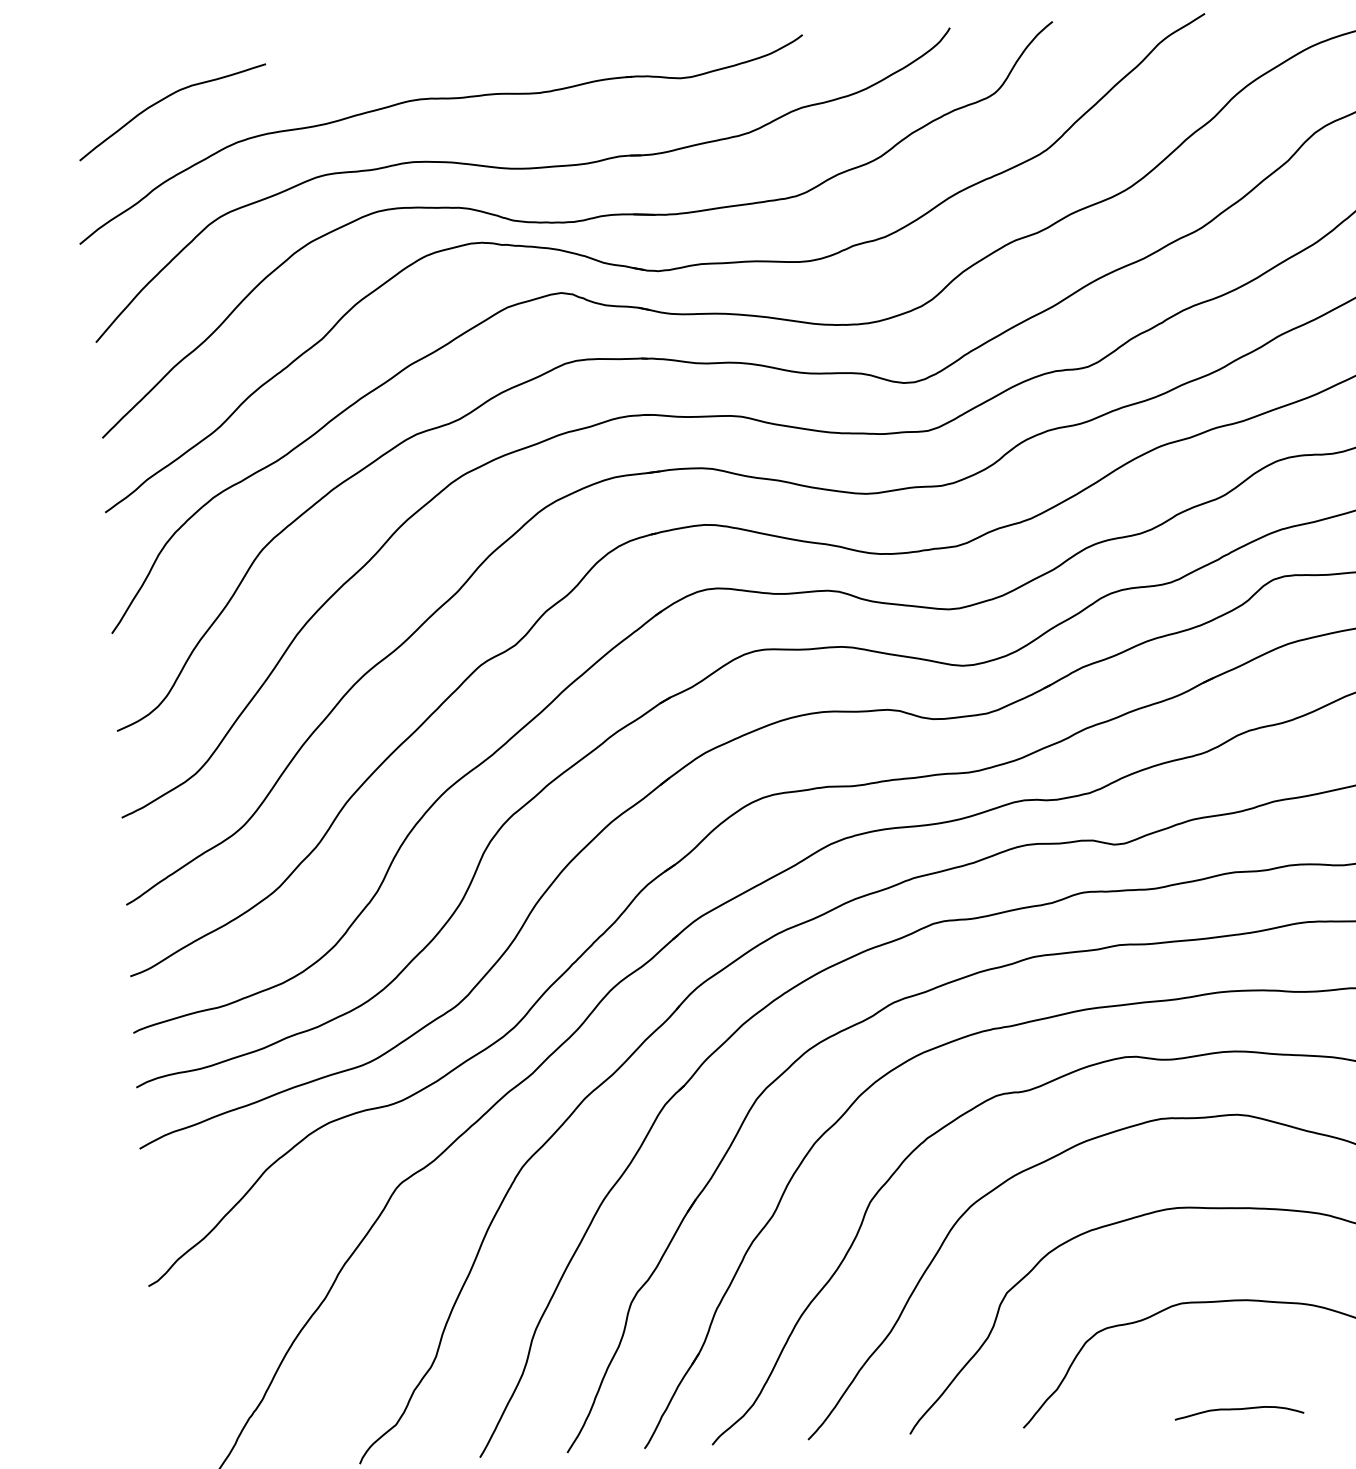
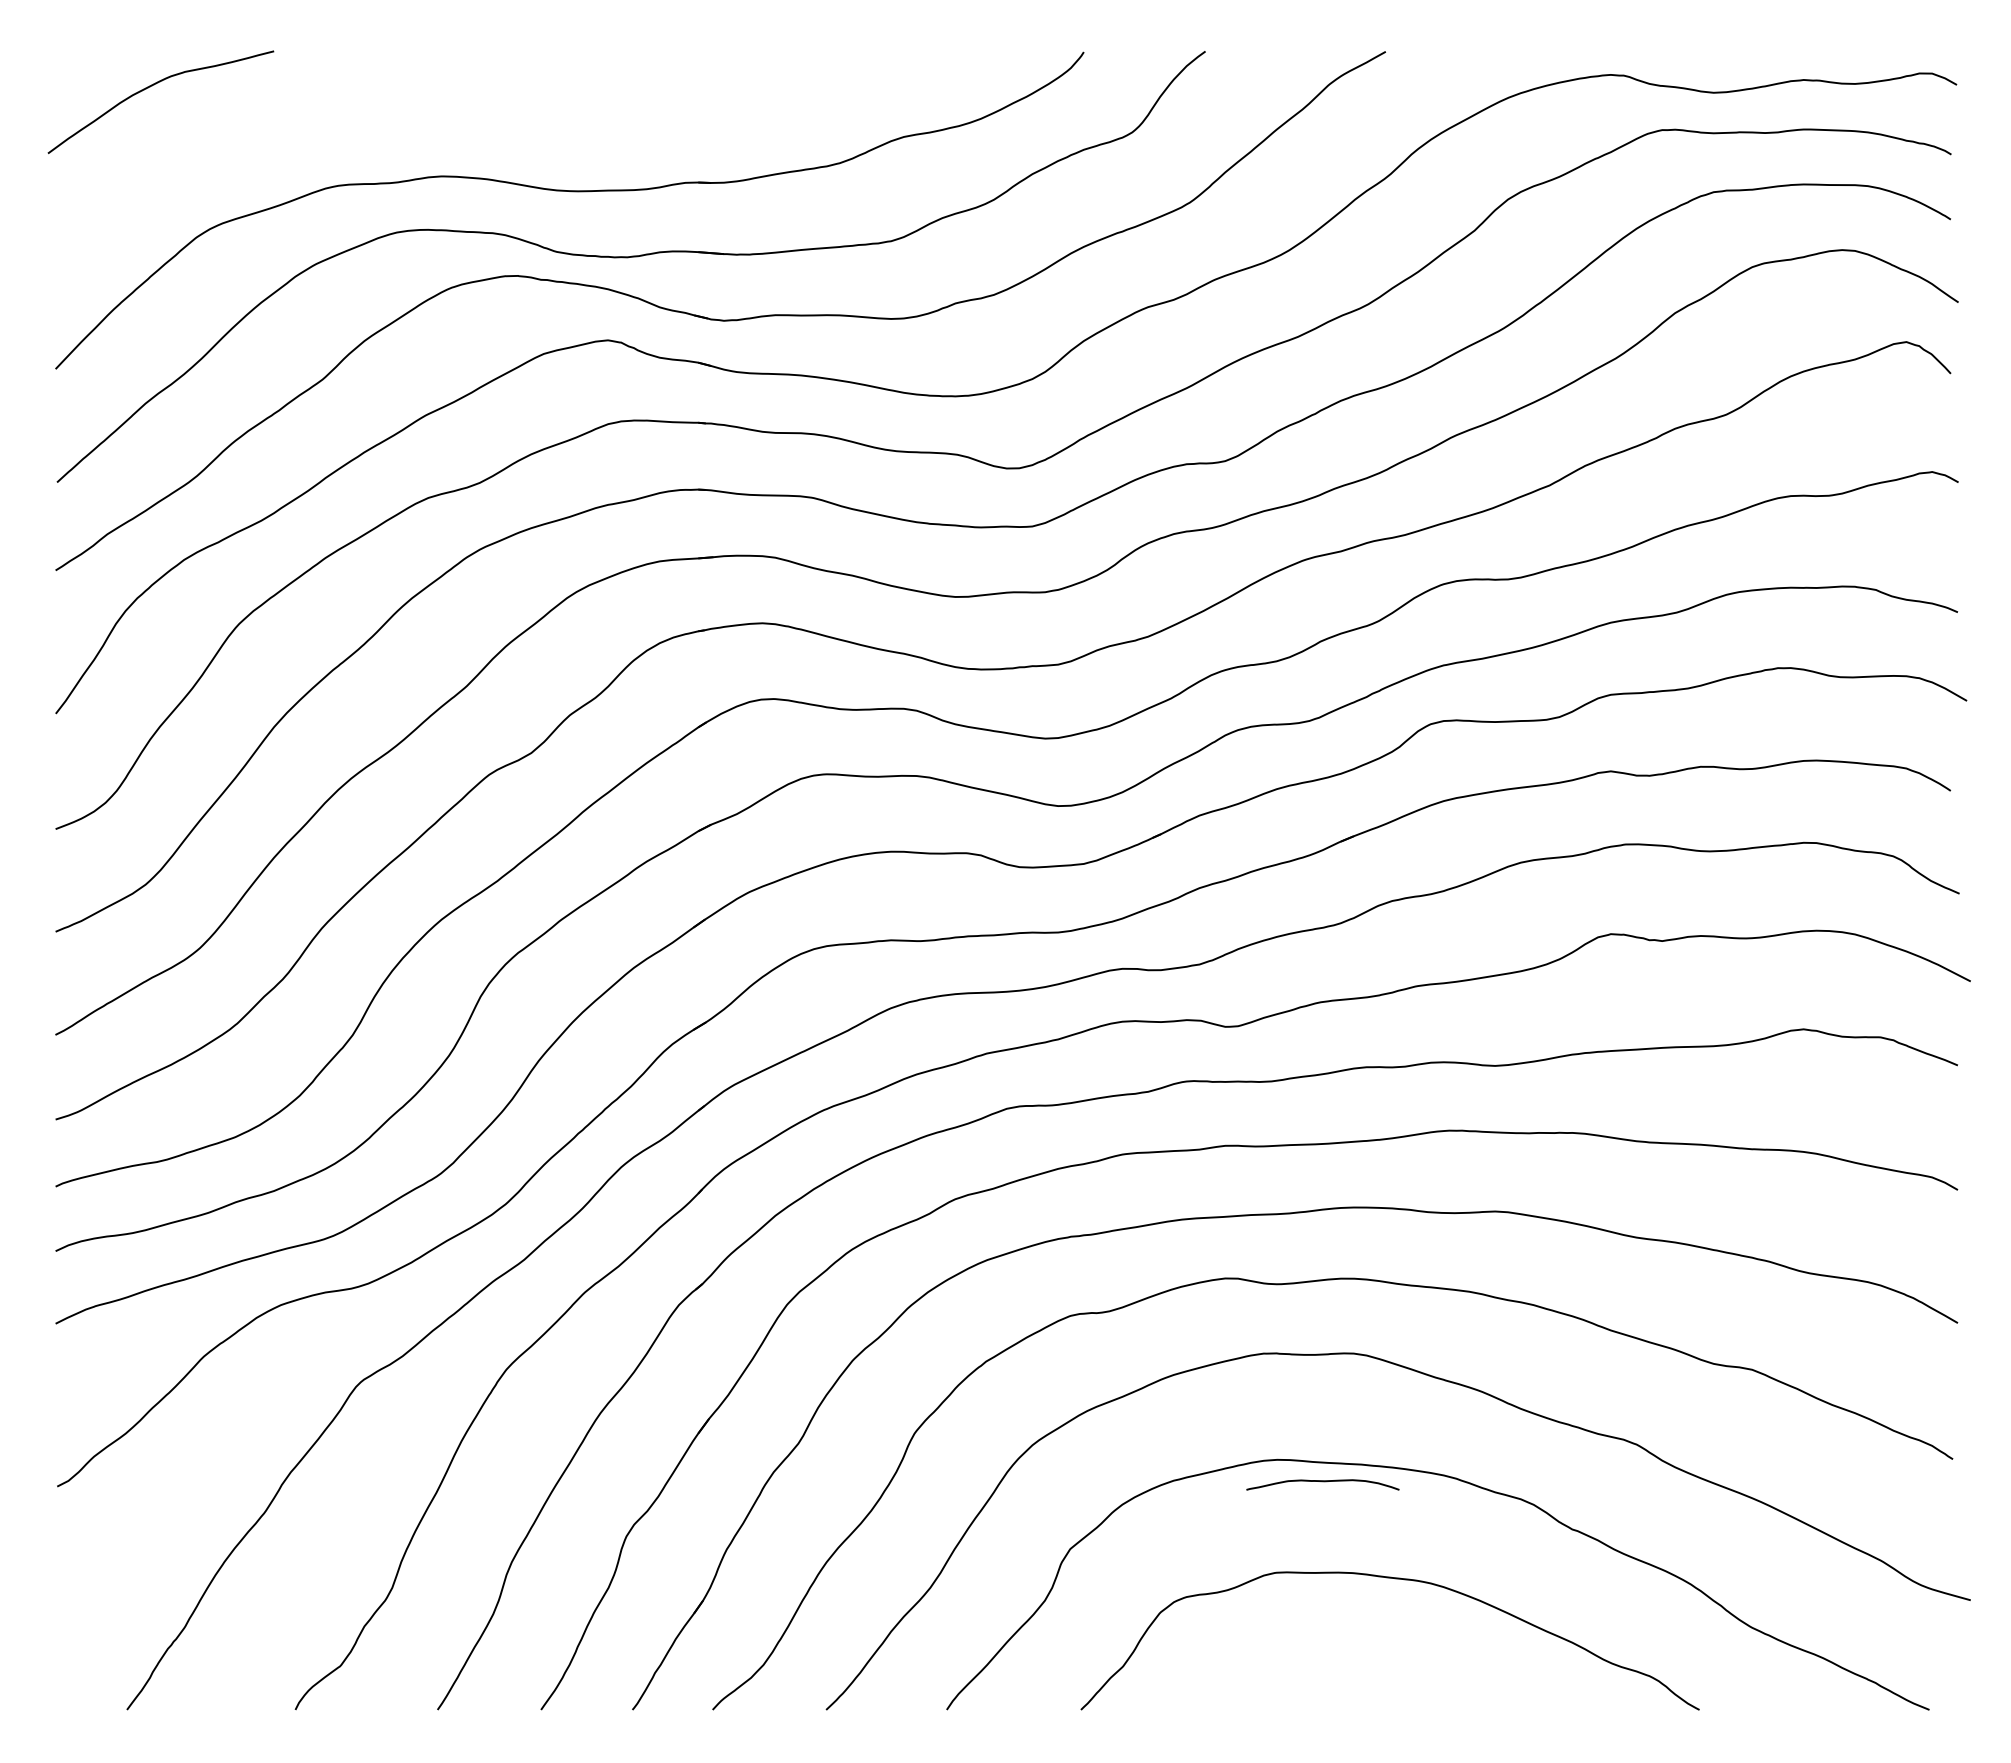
part: (443, 99) -> (481, 104), removed
curve: (1238, 1410) -> (1322, 1482), moved

